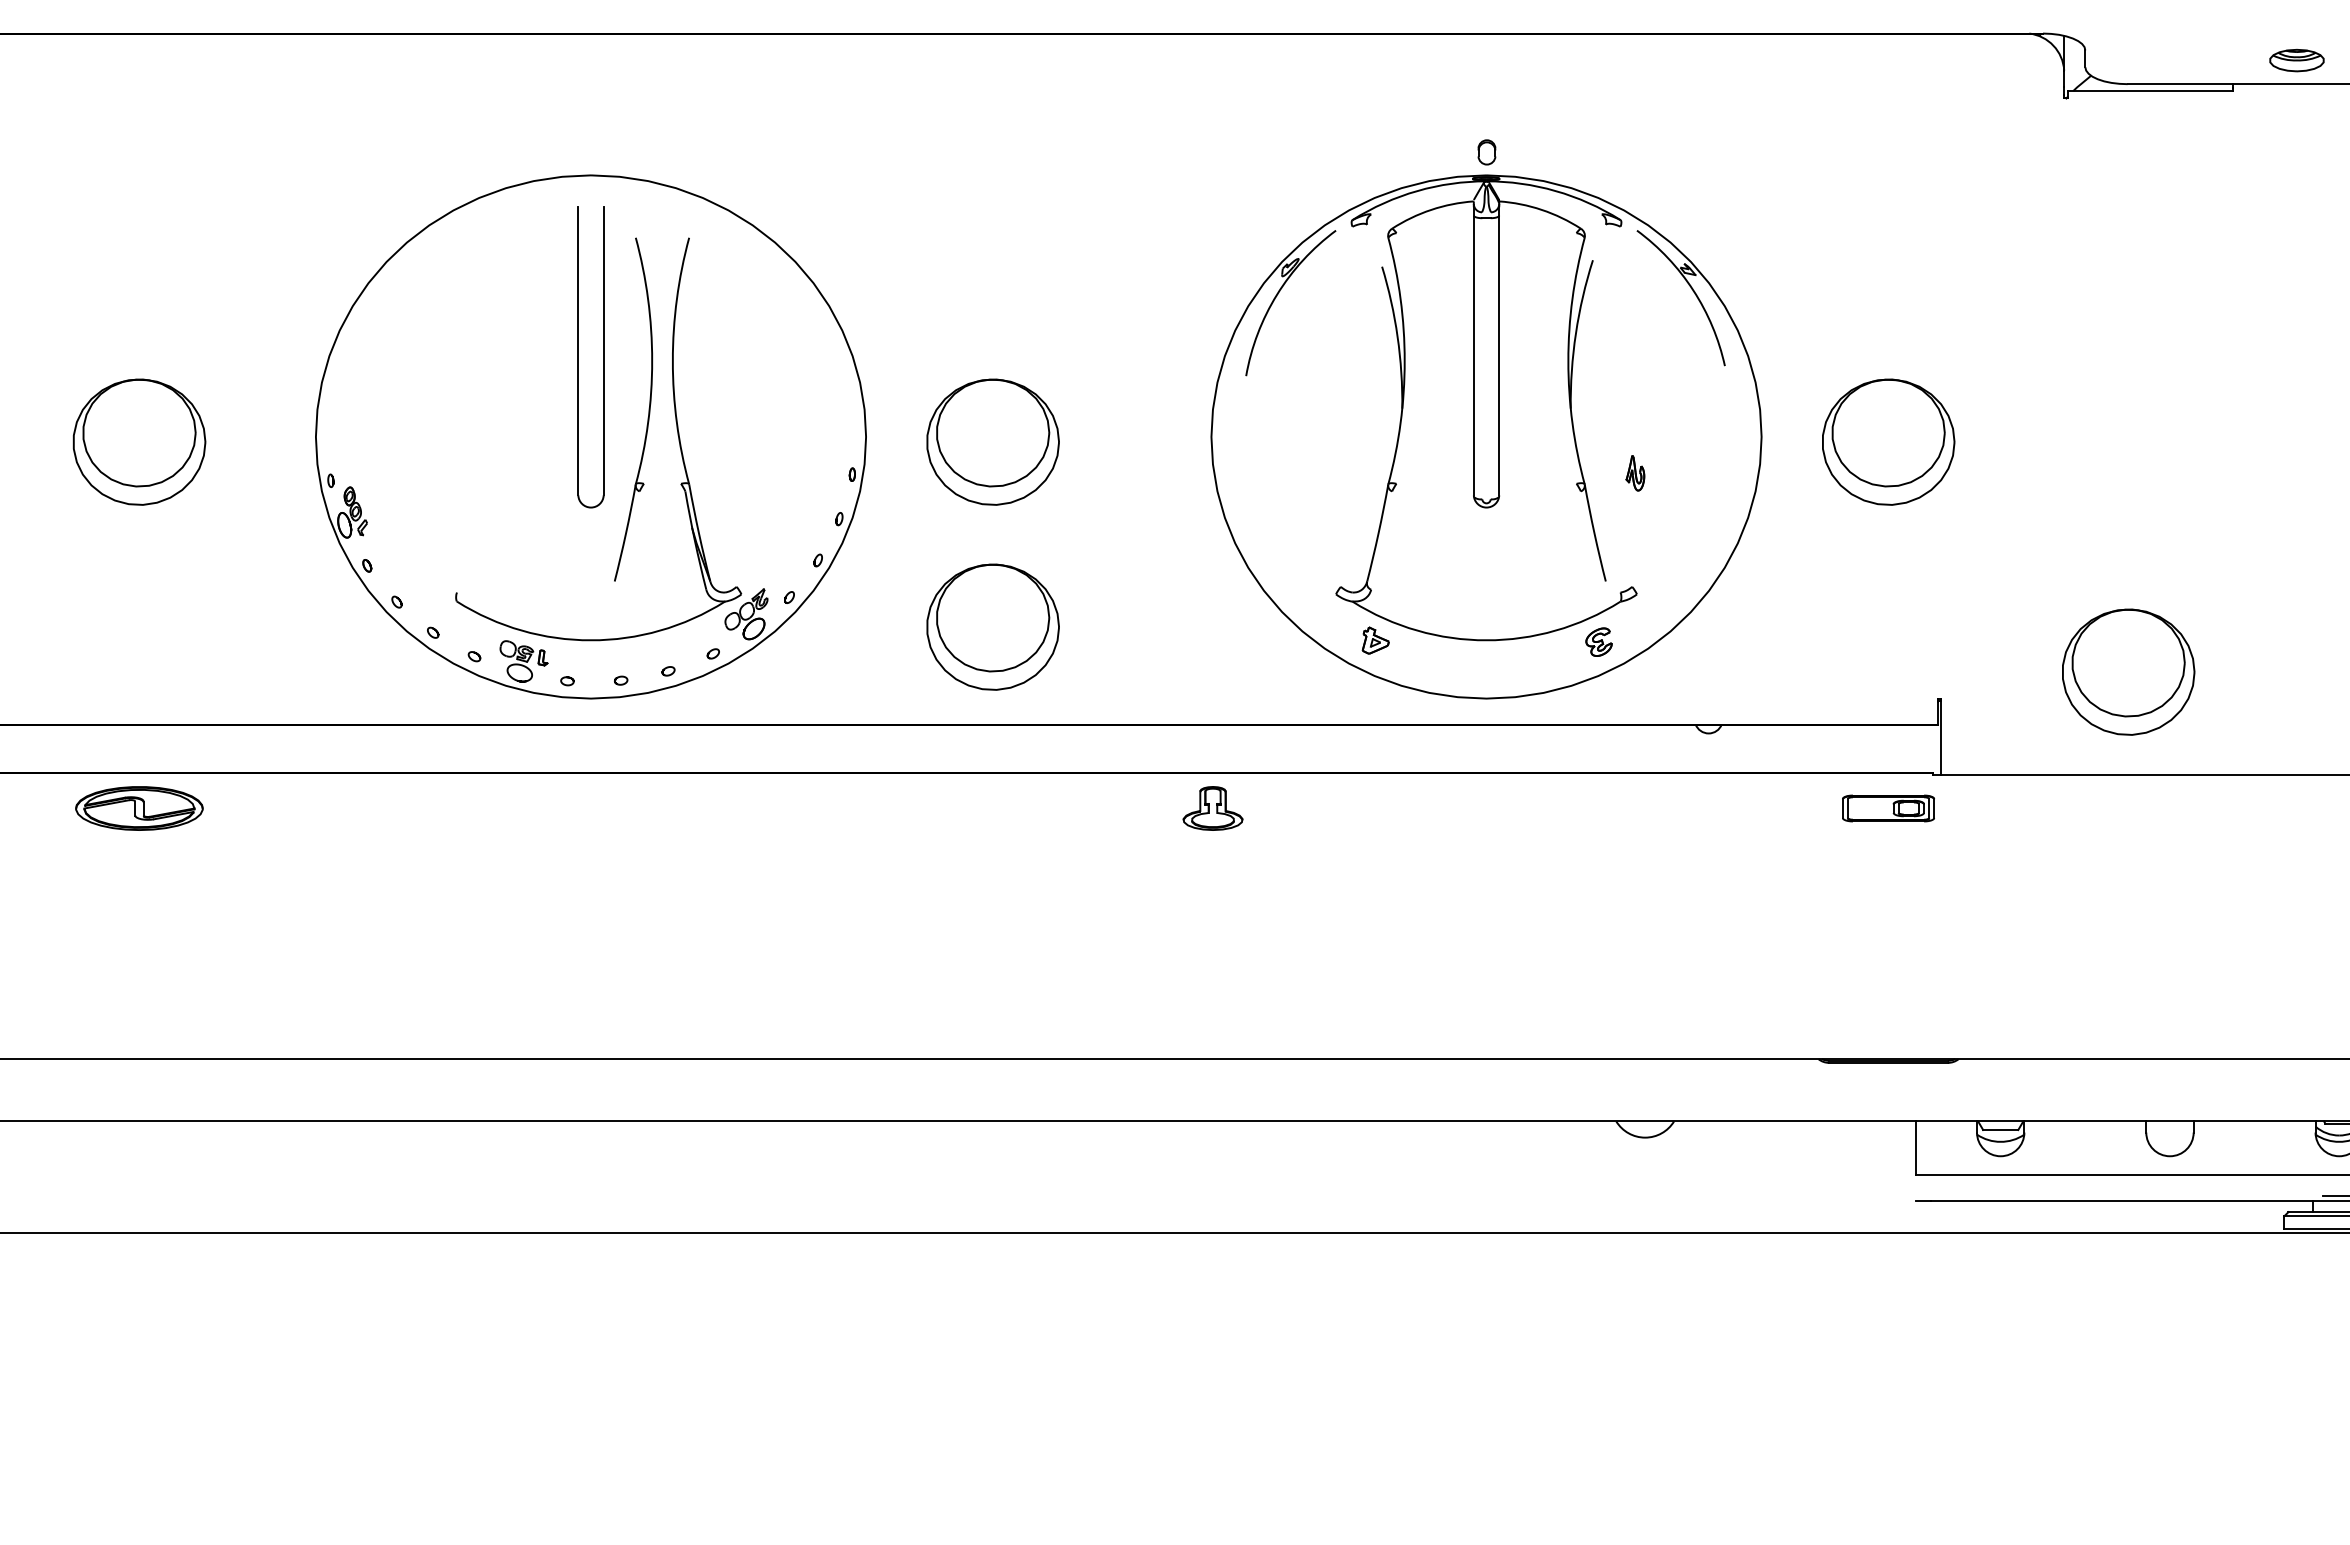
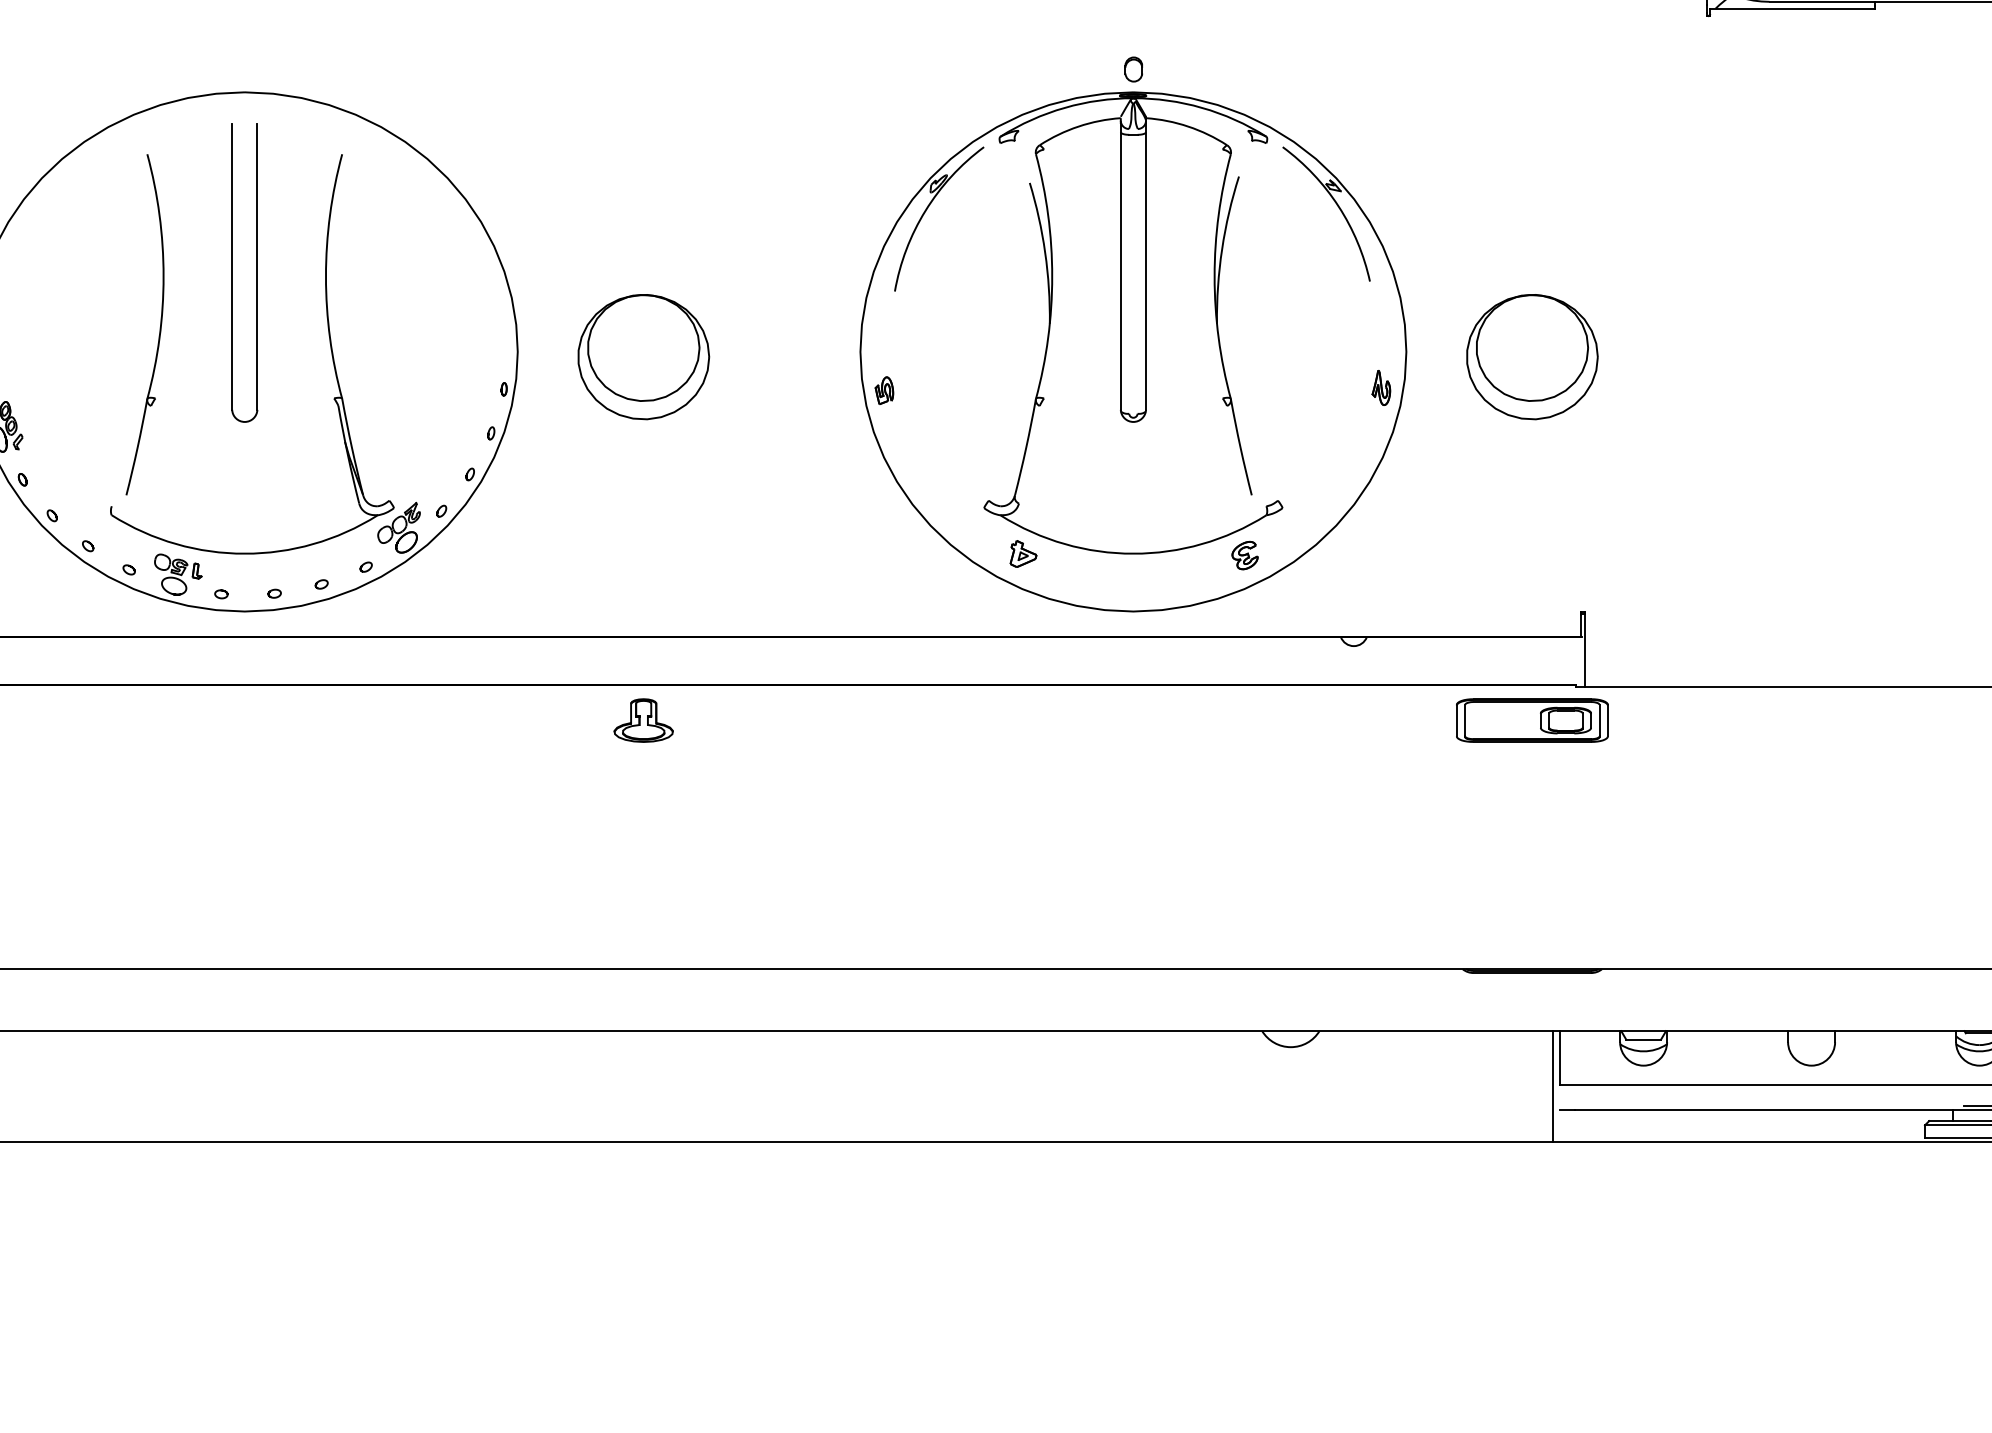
part: (648, 409) -> (159, 324), moved
part: (1635, 473) -> (1381, 388), moved
part: (1235, 475) -> (884, 390), added
part: (992, 626) -> (643, 539), removed
part: (2128, 671) -> (1770, 584), removed
part: (1212, 808) -> (643, 720), moved
part: (1888, 808) -> (1532, 720), size x1.67
line: (1909, 1177) -> (1553, 1086), added

